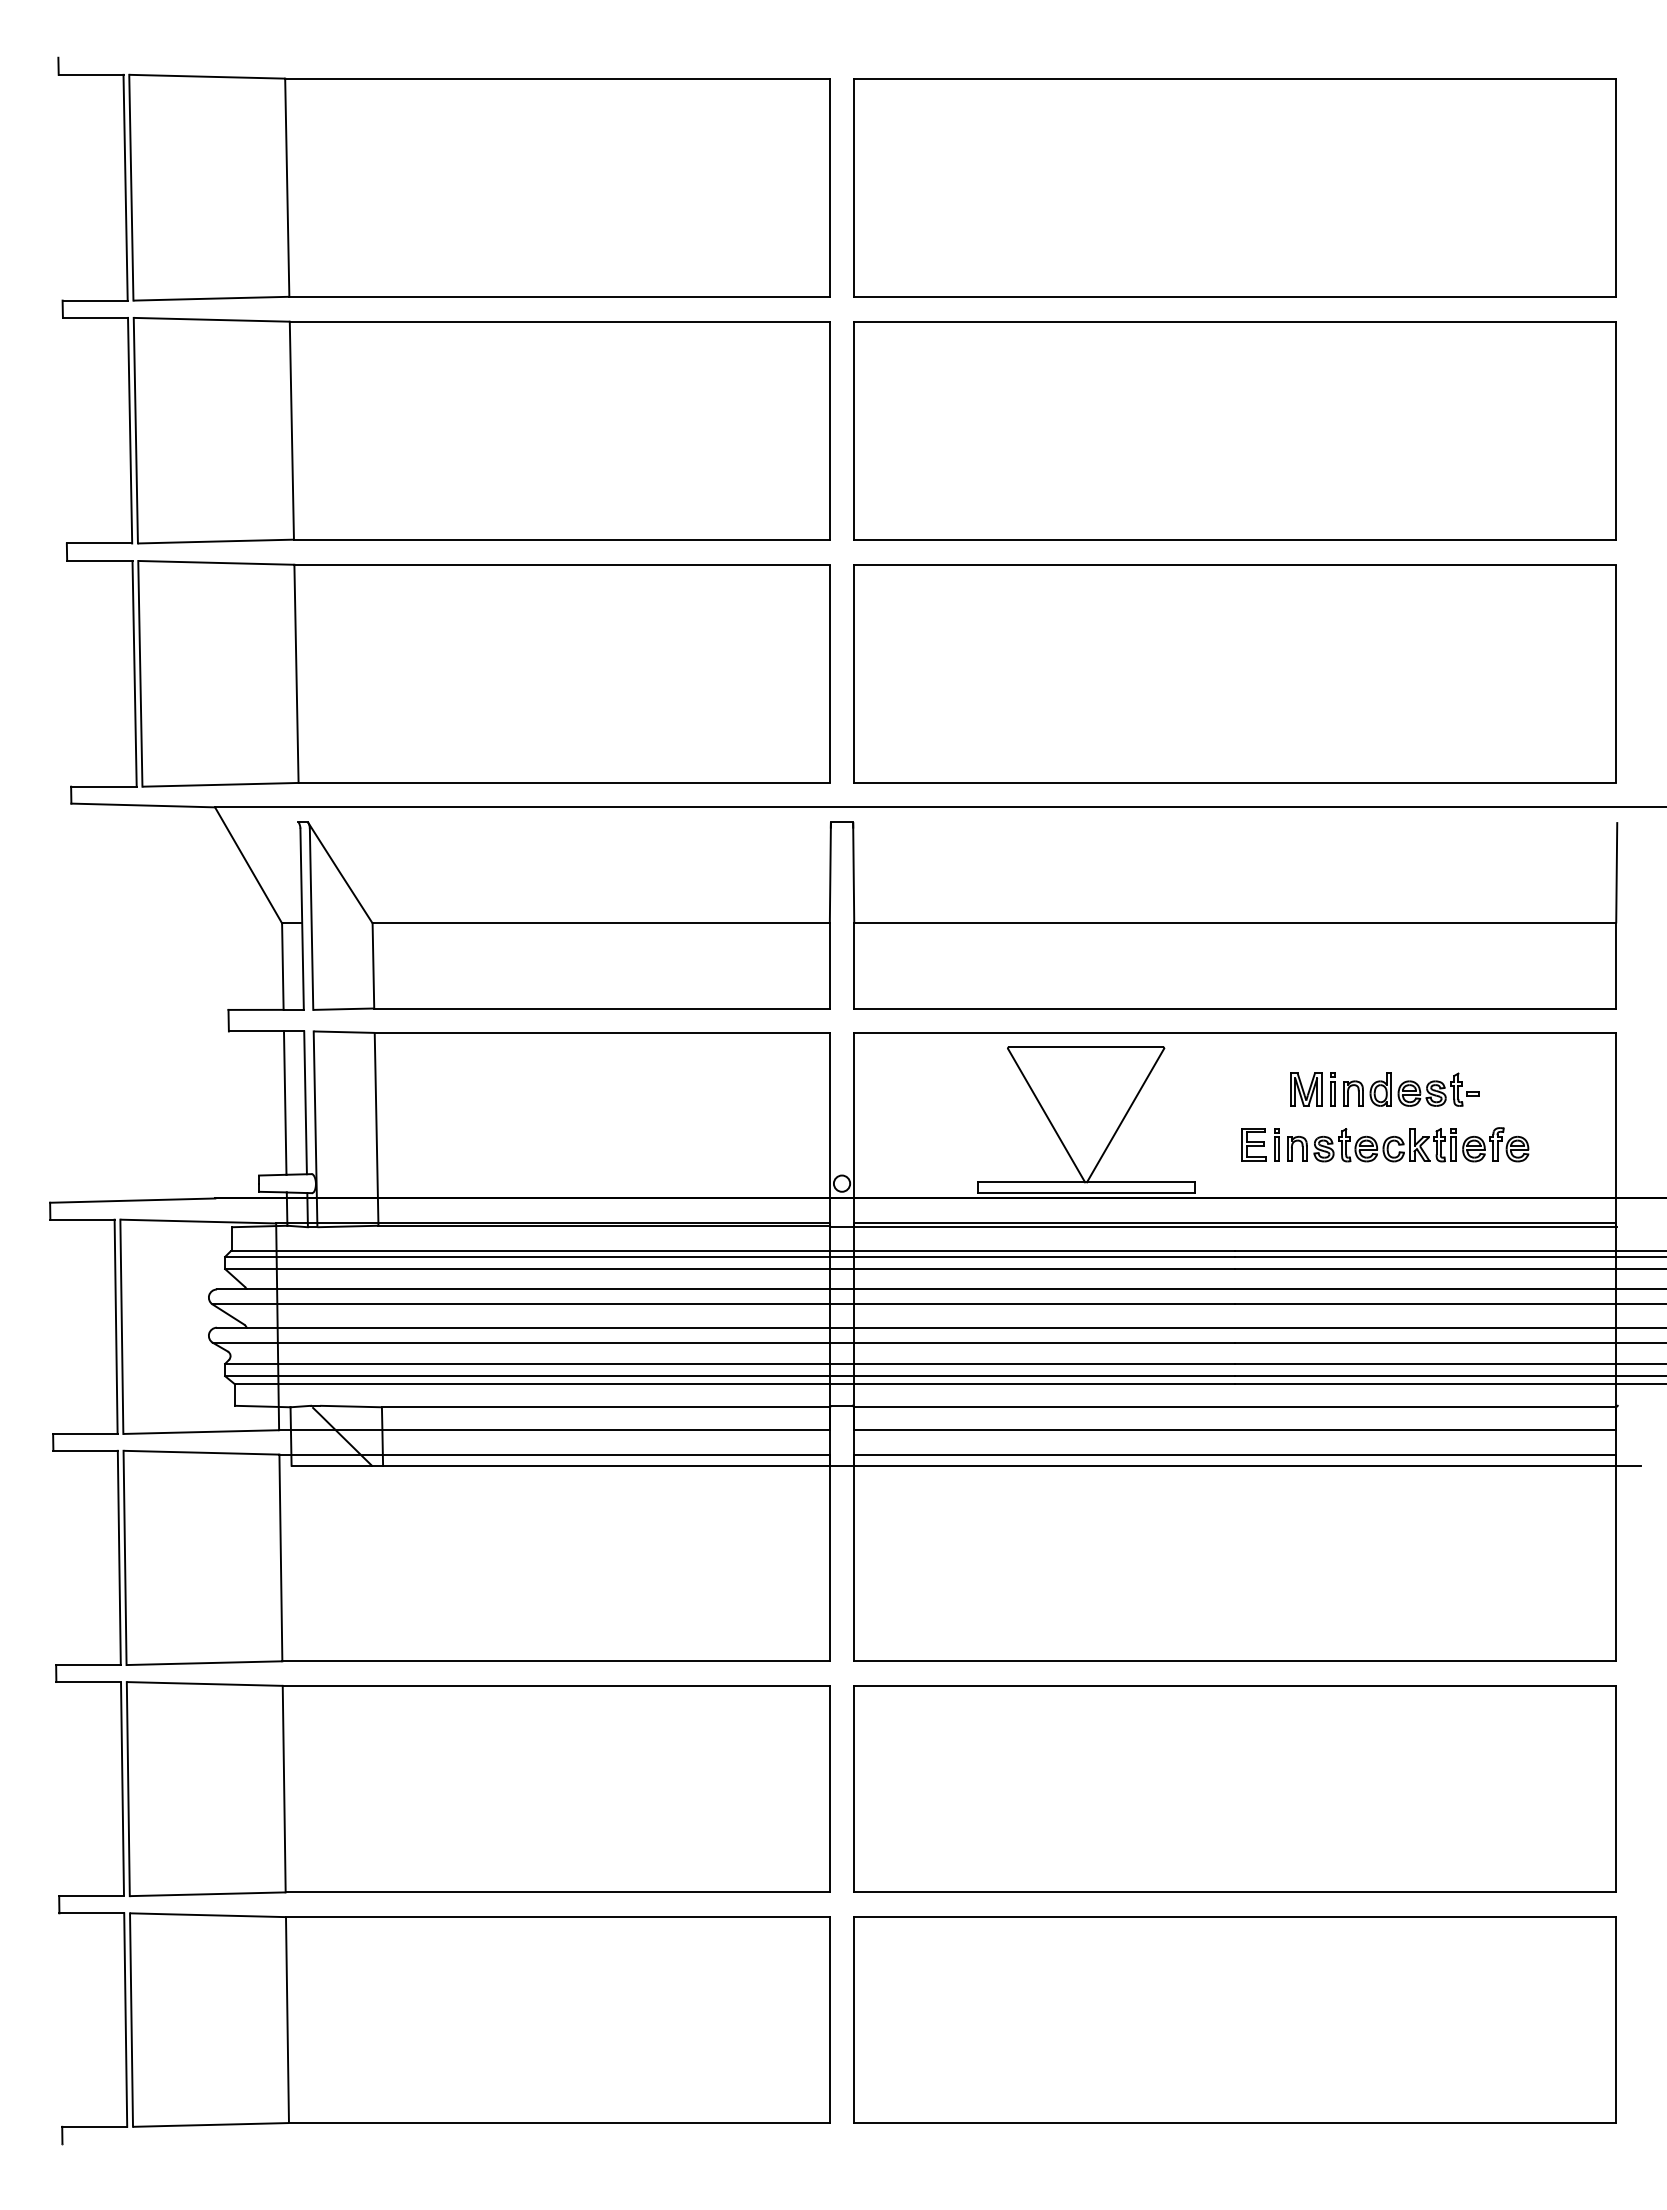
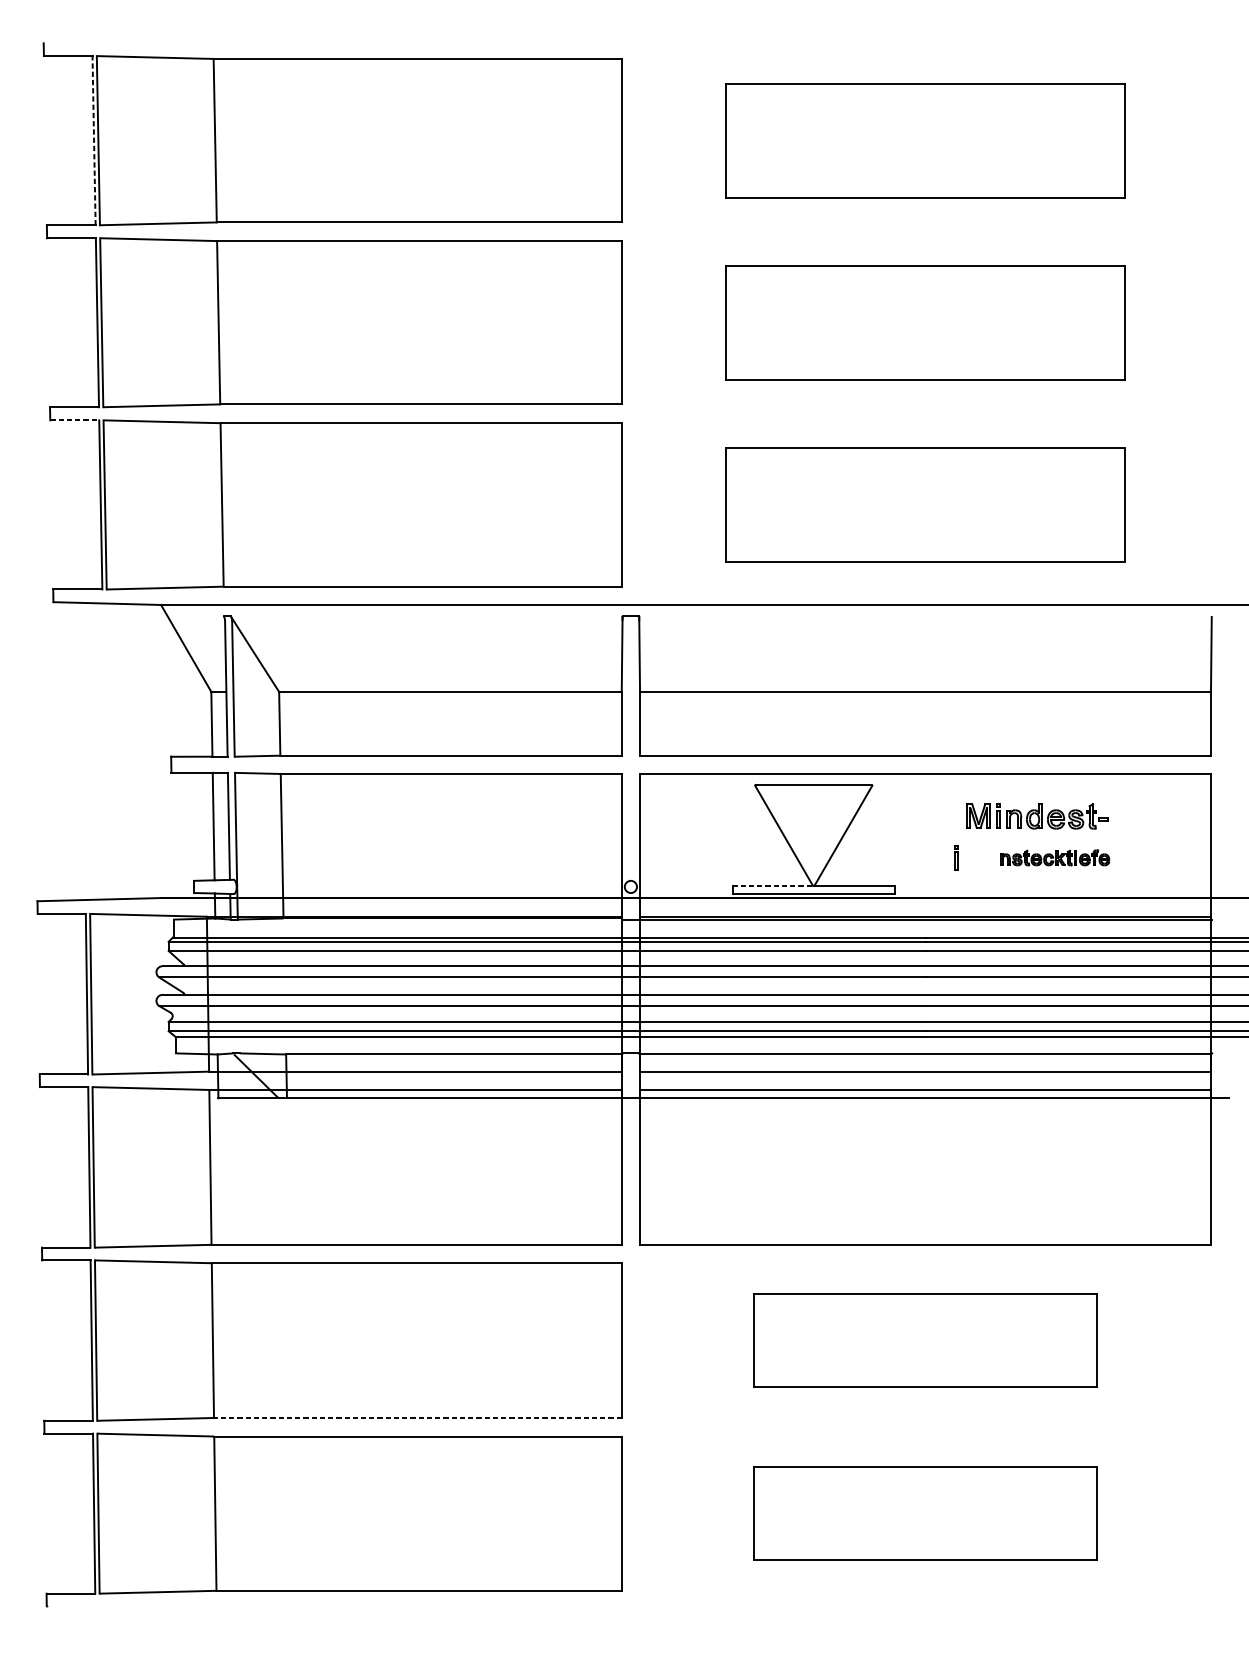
line: (125, 187) -> (93, 140), solid -> dashed
part: (1234, 187) -> (924, 140), size x0.7
part: (1234, 430) -> (924, 322), size x0.7
line: (99, 560) -> (74, 420), solid -> dashed
part: (1234, 673) -> (924, 504), size x0.7
part: (1253, 1144) -> (939, 857), removed
part: (1408, 1144) -> (1055, 857), size x0.6
line: (1031, 1182) -> (772, 886), solid -> dashed
part: (1234, 1788) -> (924, 1340), size x0.6
line: (557, 1892) -> (417, 1418), solid -> dashed
part: (1234, 2019) -> (924, 1513), size x0.6

